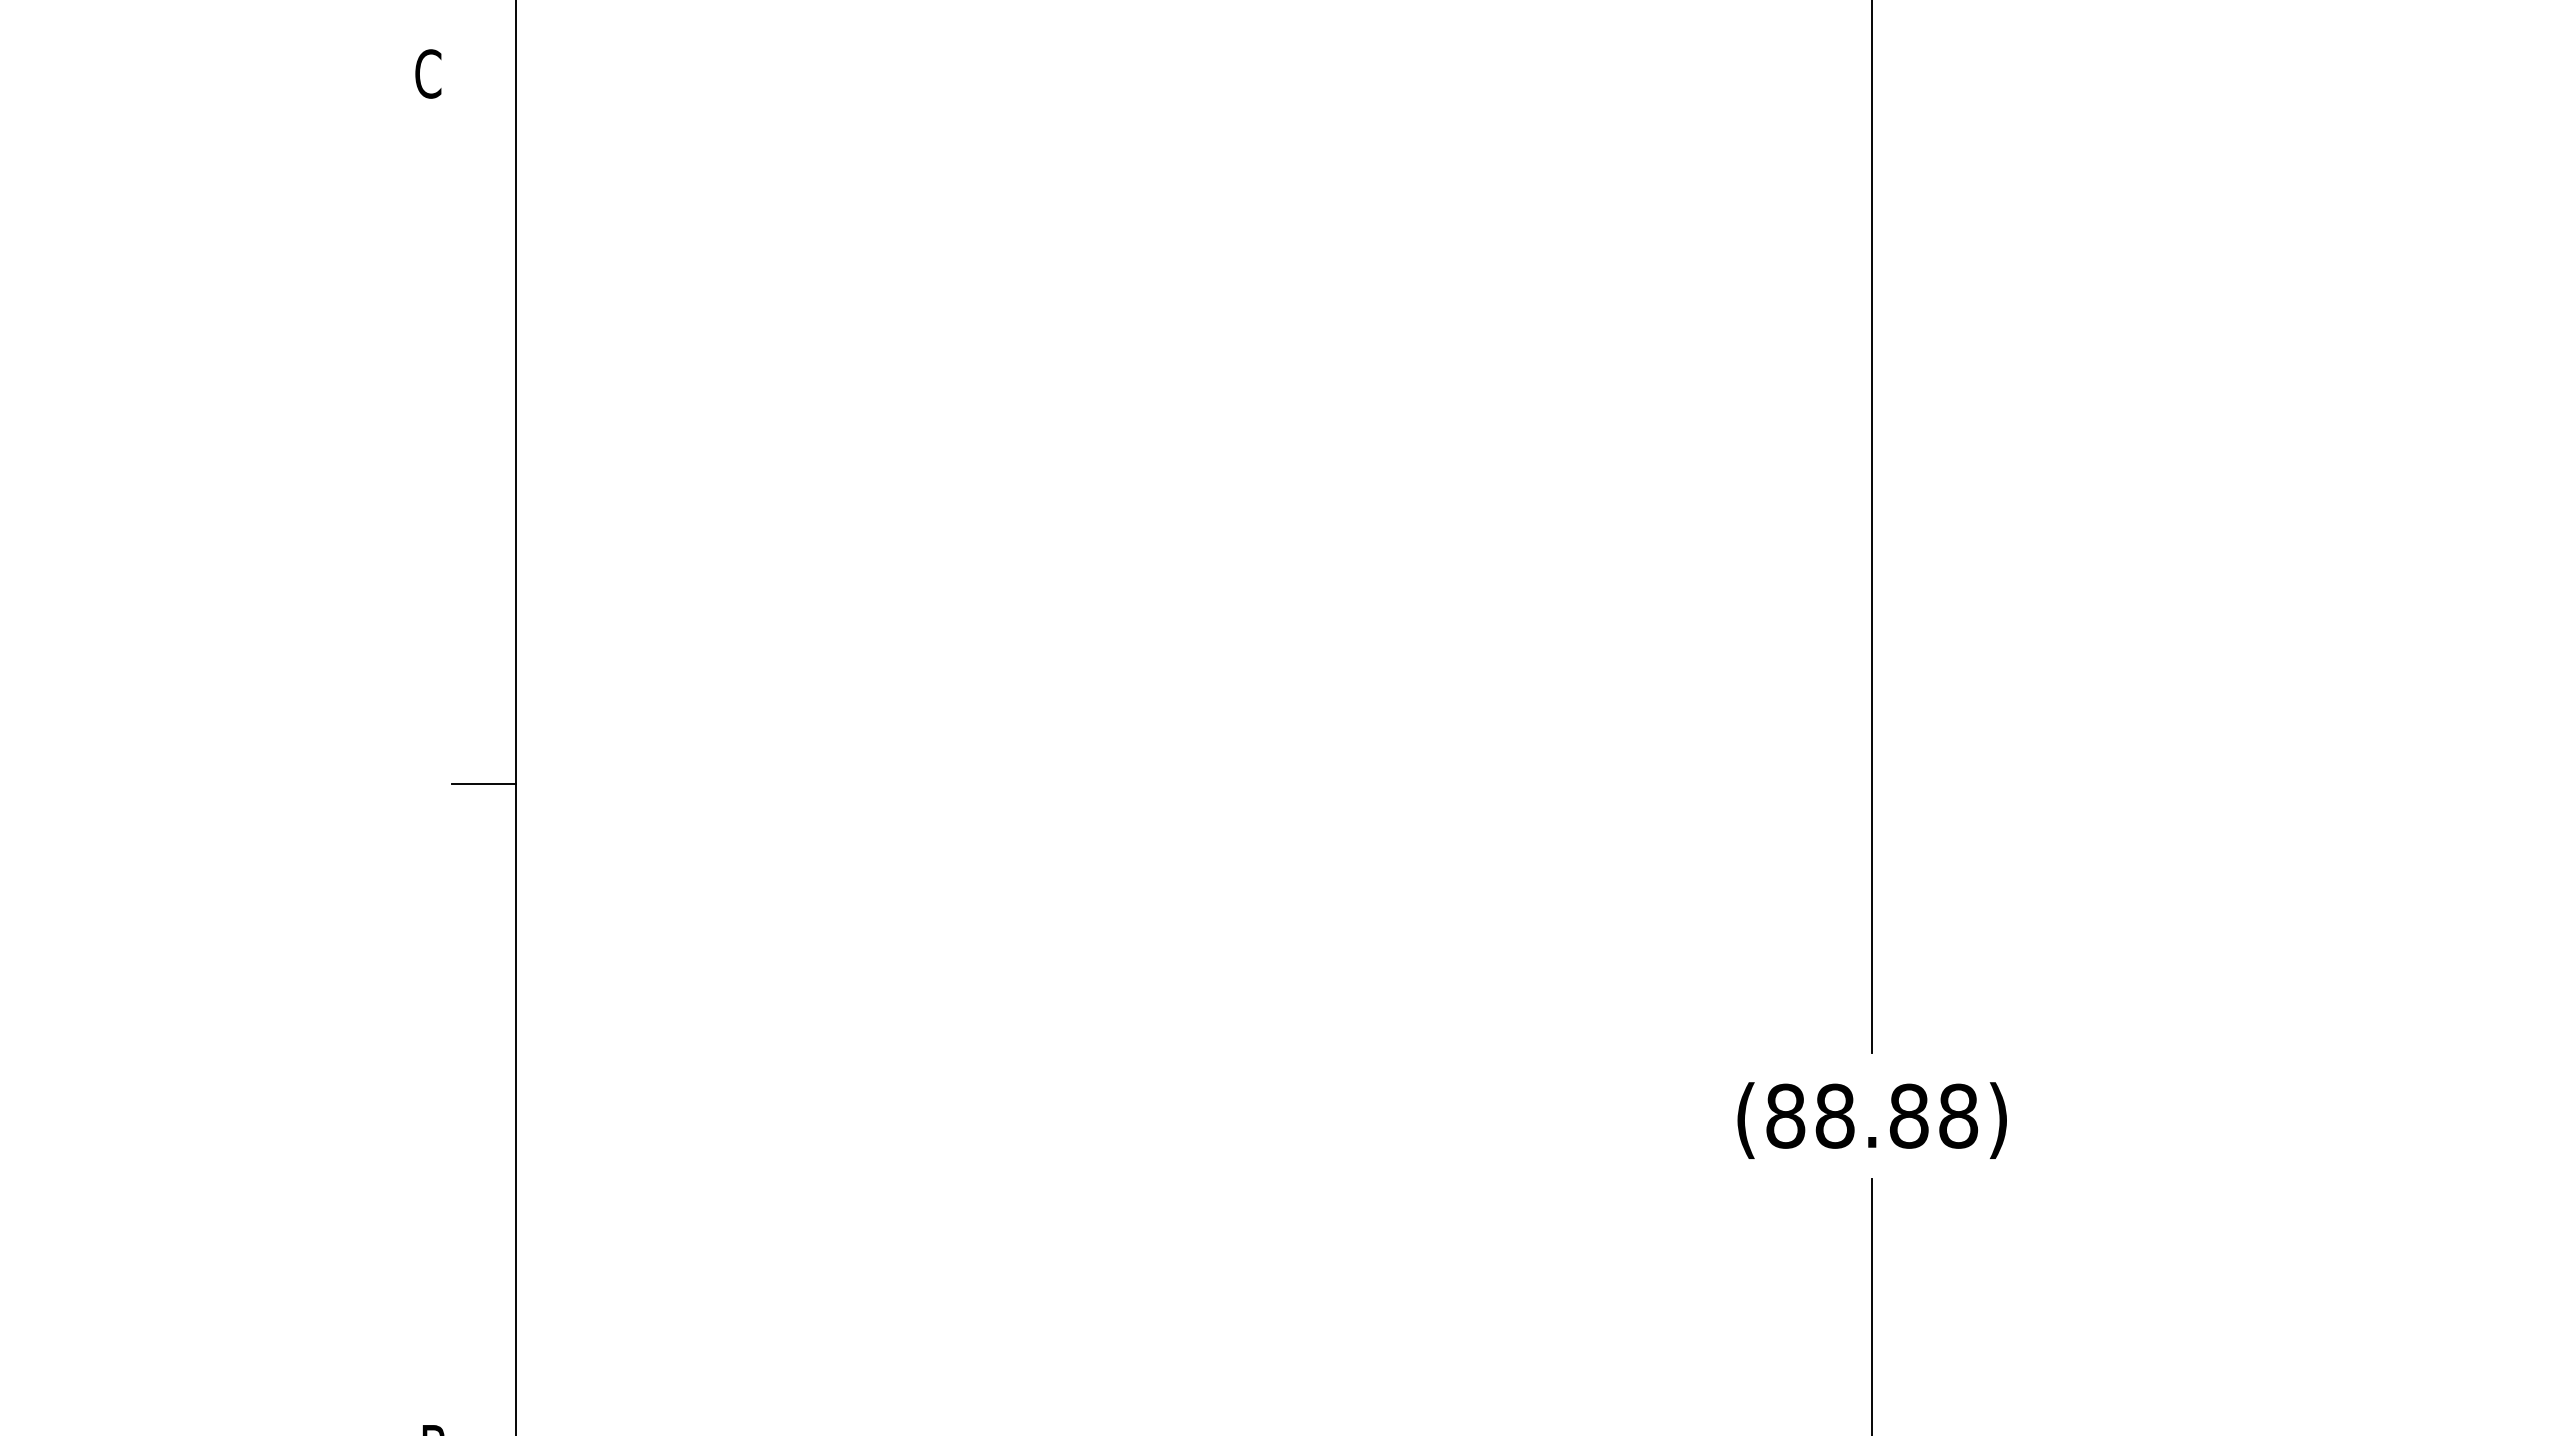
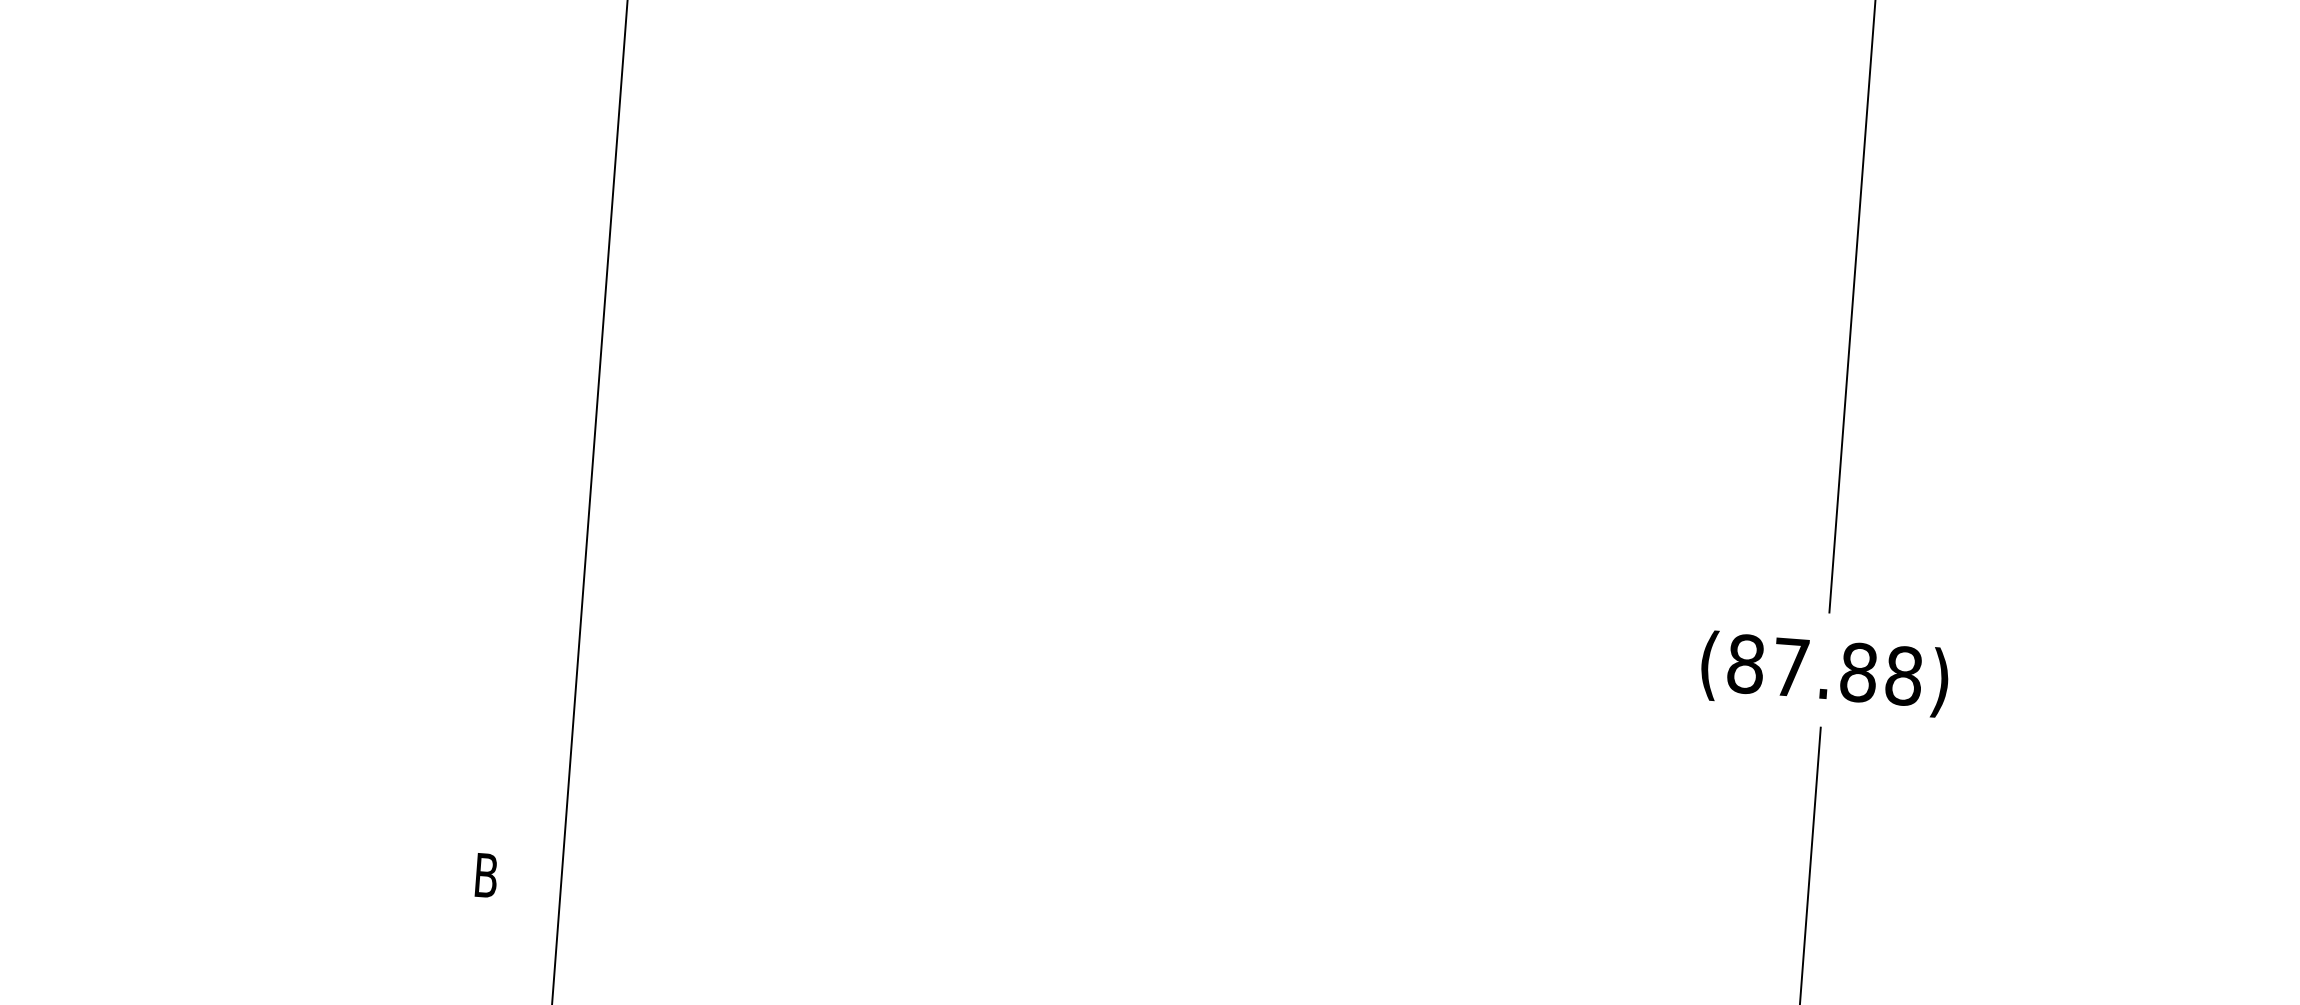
line: (483, 784) -> (577, 271), removed
text: (1834, 1115) -> (1790, 666), (88.88) -> (87.88)

